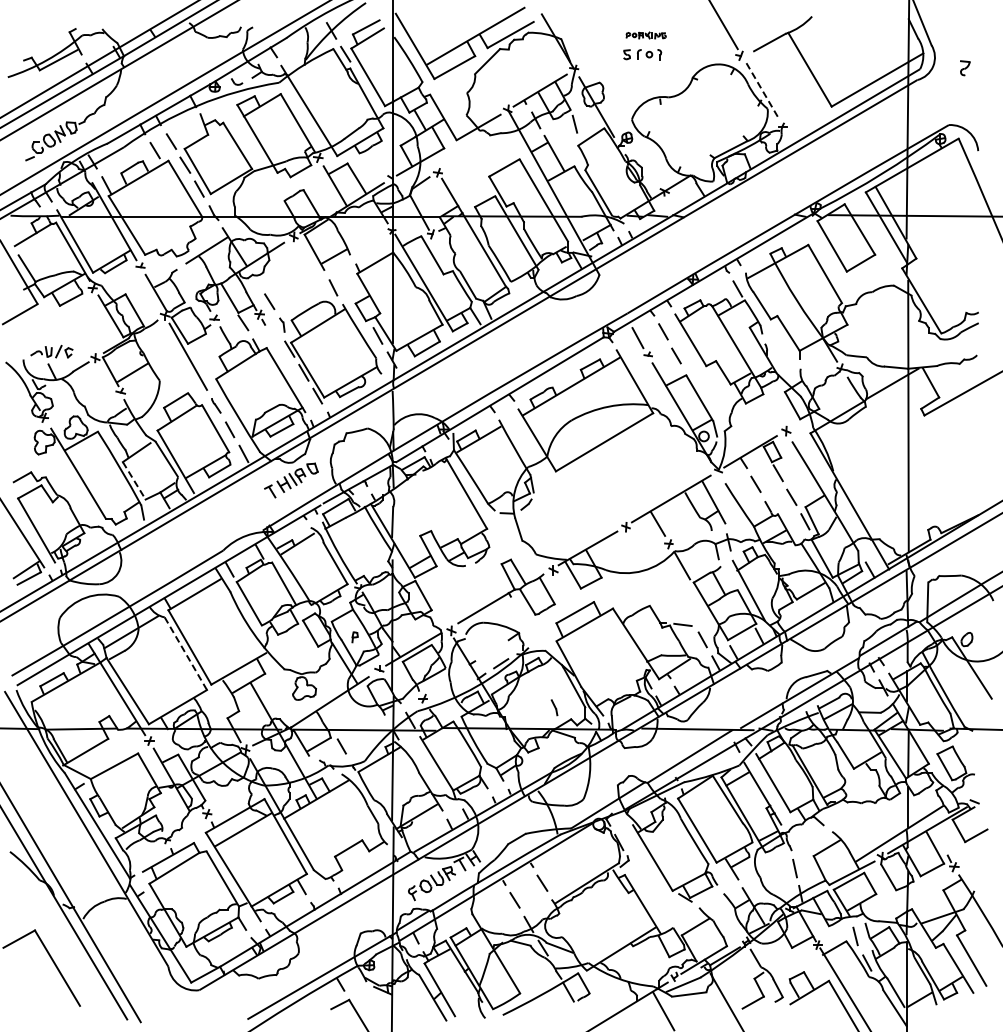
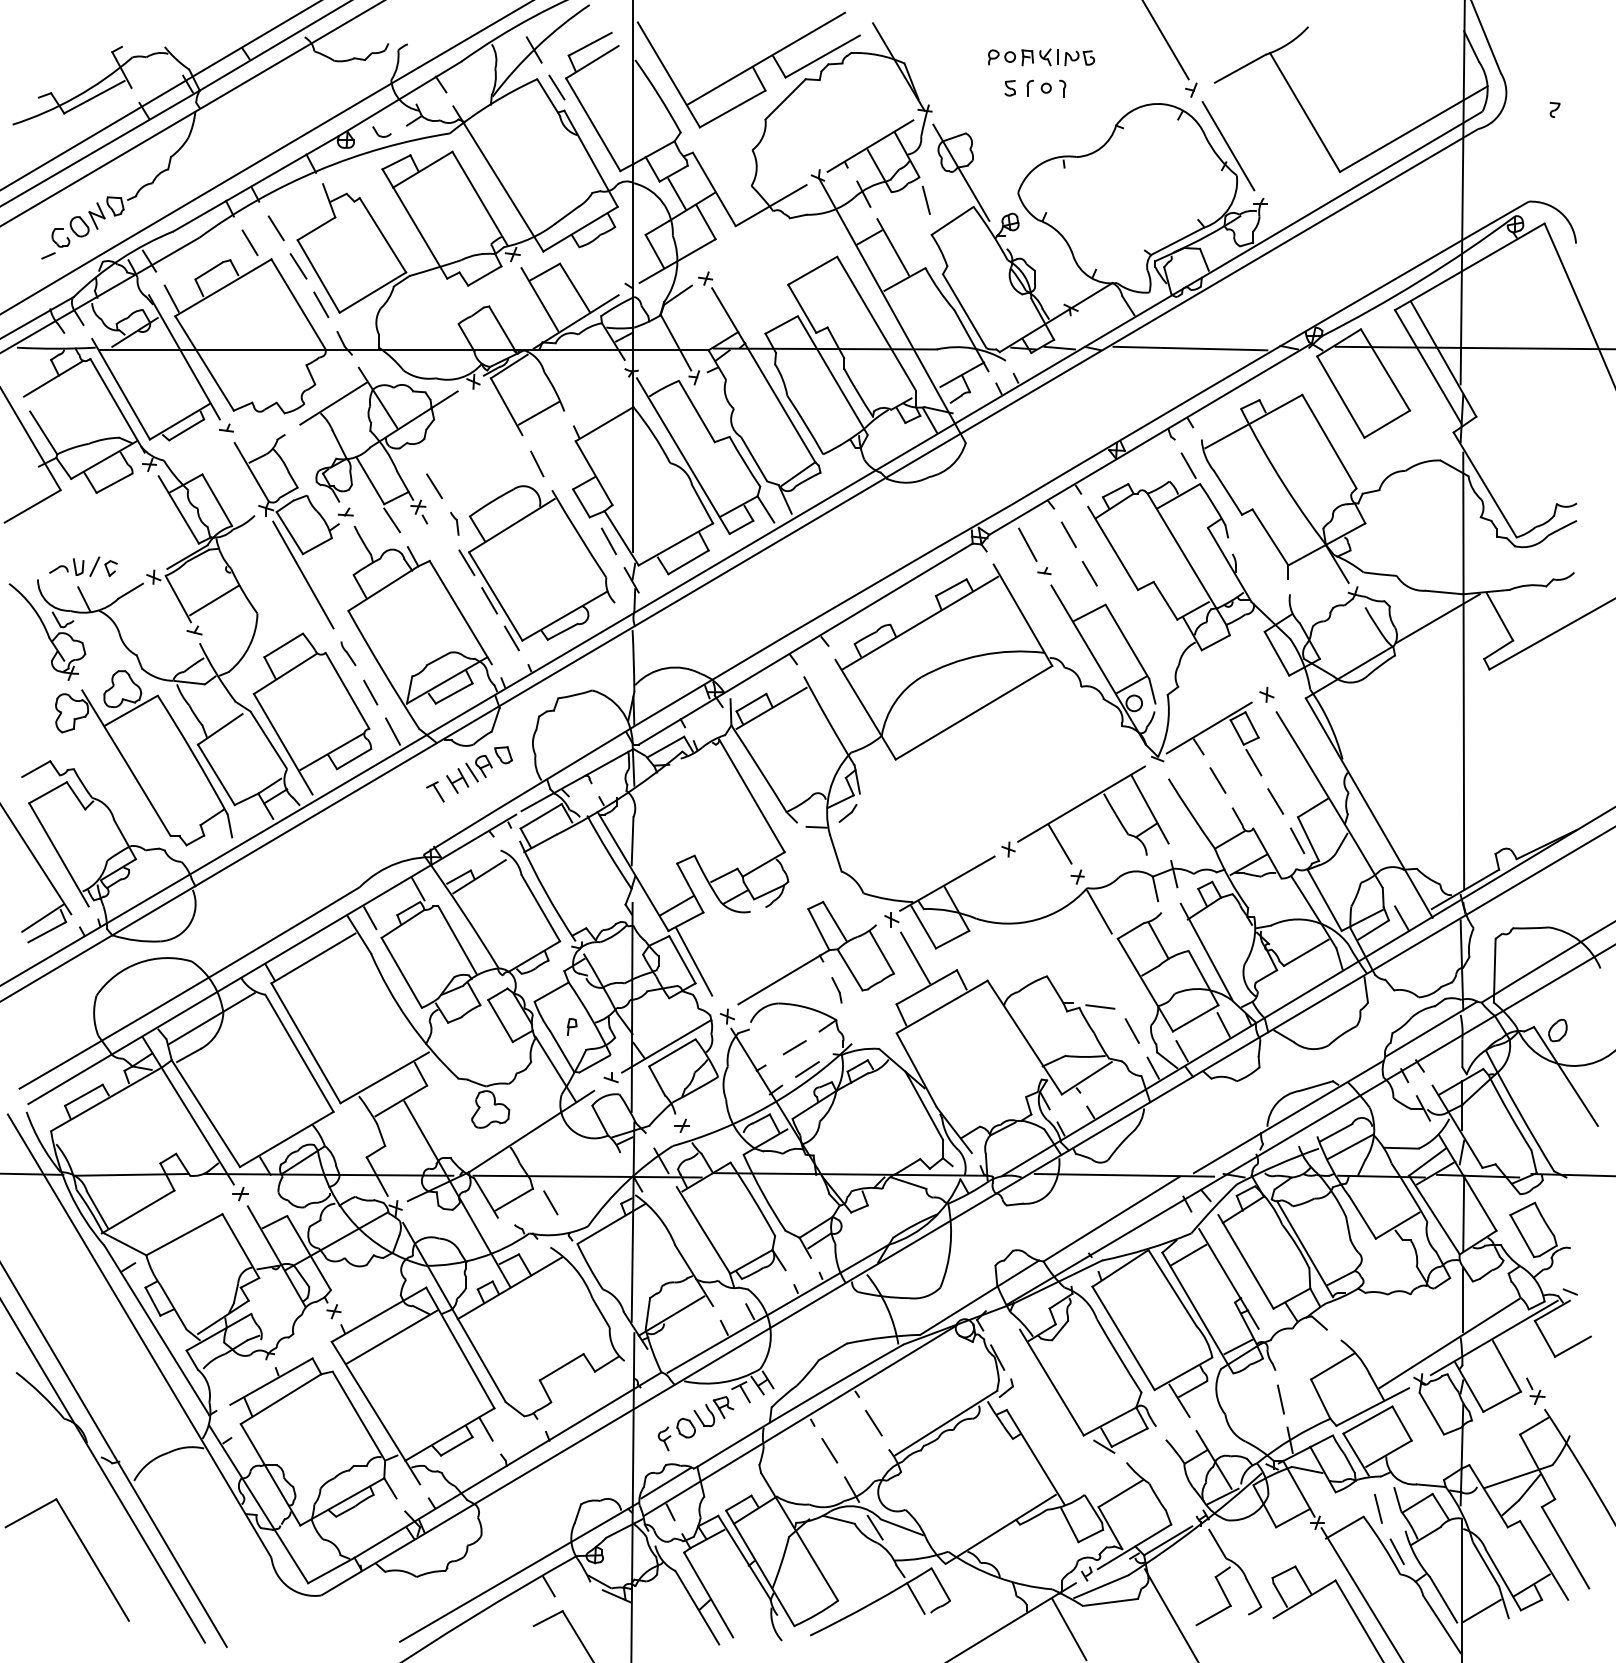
part: (645, 35) -> (1039, 57), size x1.67
part: (964, 67) -> (1553, 108), size x0.62
line: (762, 90) -> (1228, 145), dashed -> solid
line: (738, 216) -> (1189, 348), added
line: (134, 480) -> (216, 774), dashed -> solid
line: (568, 594) -> (915, 957), added
line: (430, 596) -> (693, 961), added
line: (493, 650) -> (795, 1048), added
line: (186, 654) -> (300, 1054), dashed -> solid
part: (554, 707) -> (836, 990), moved

